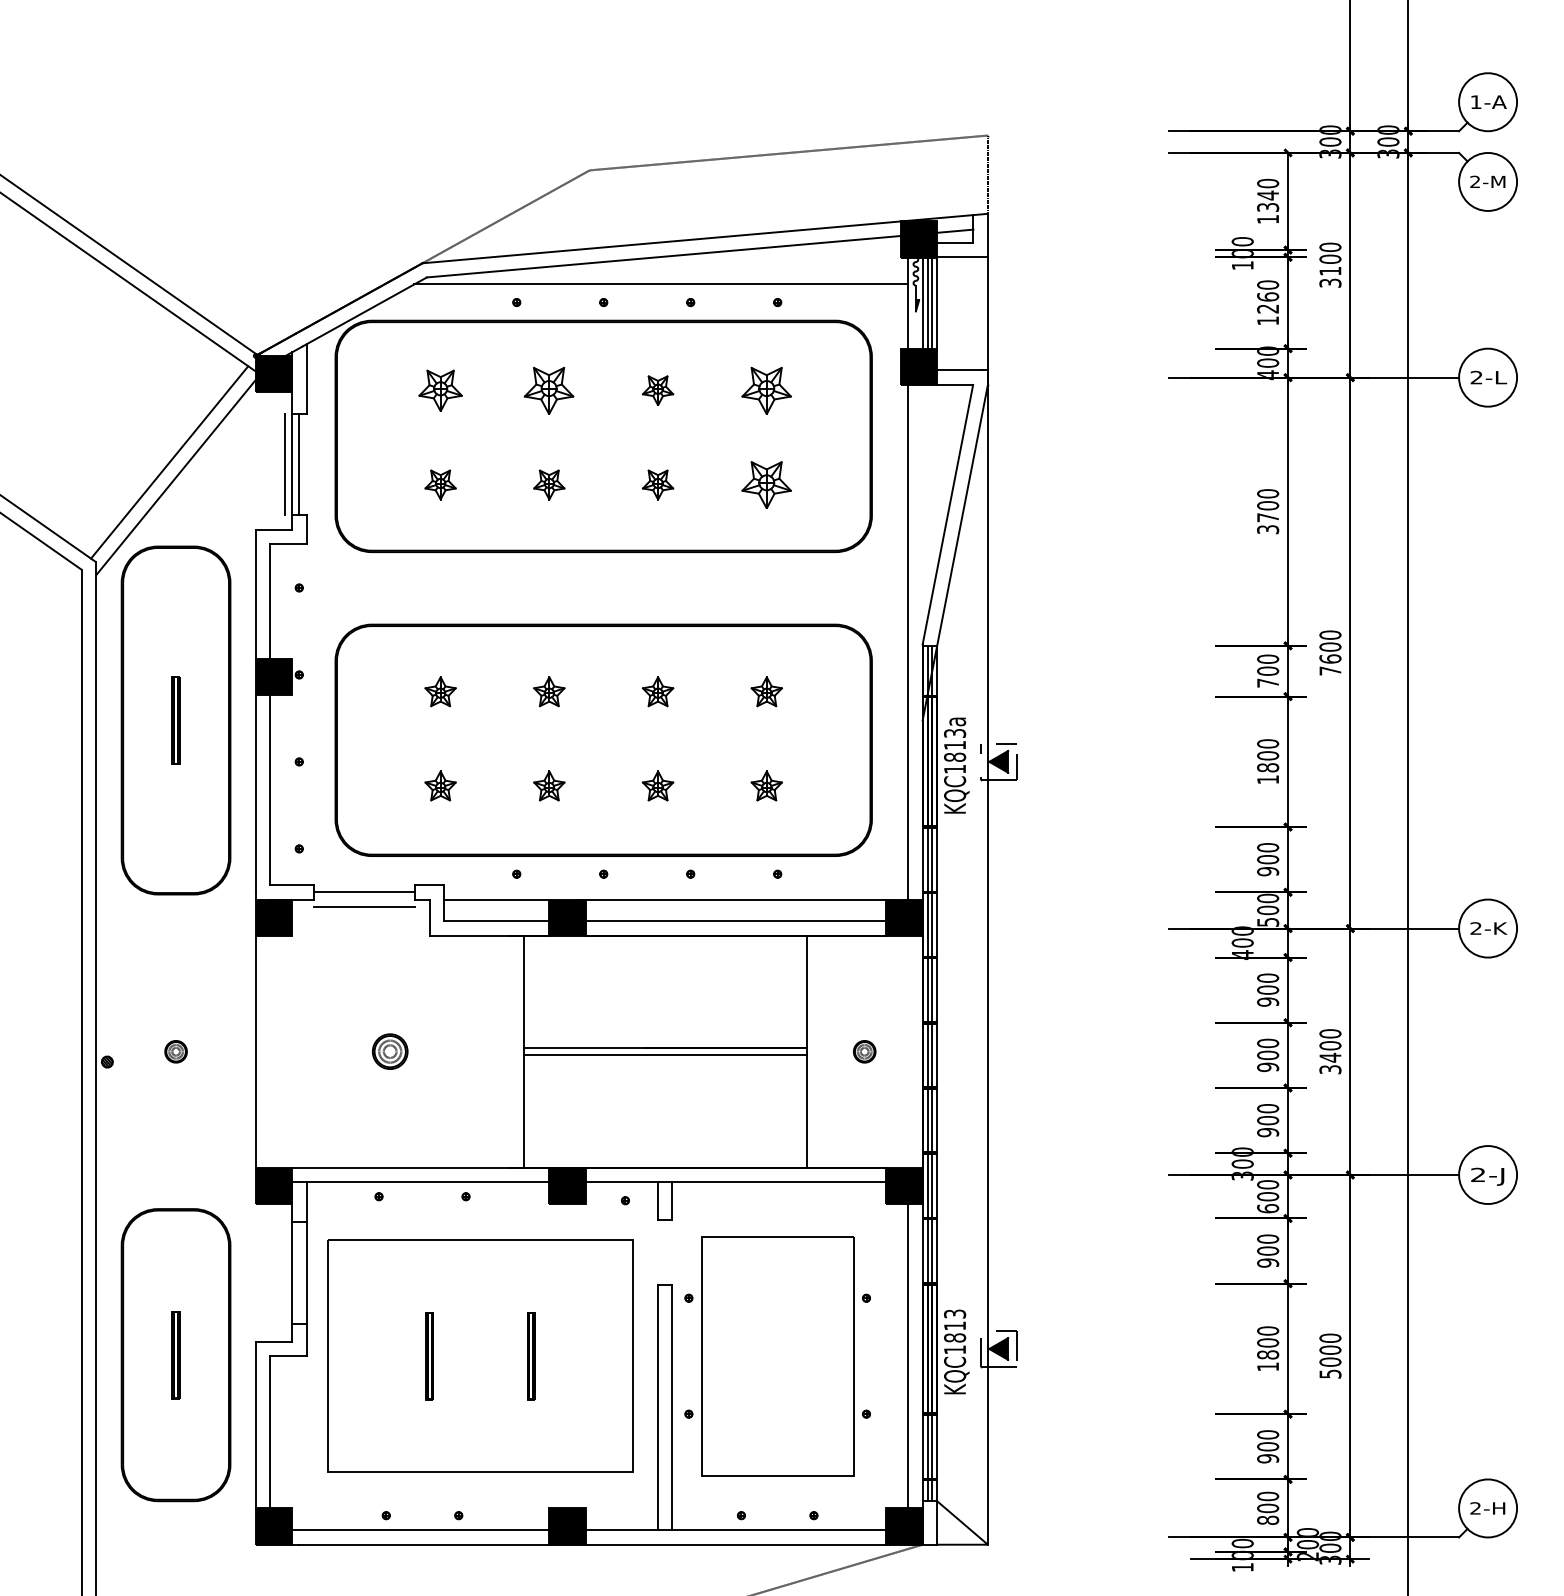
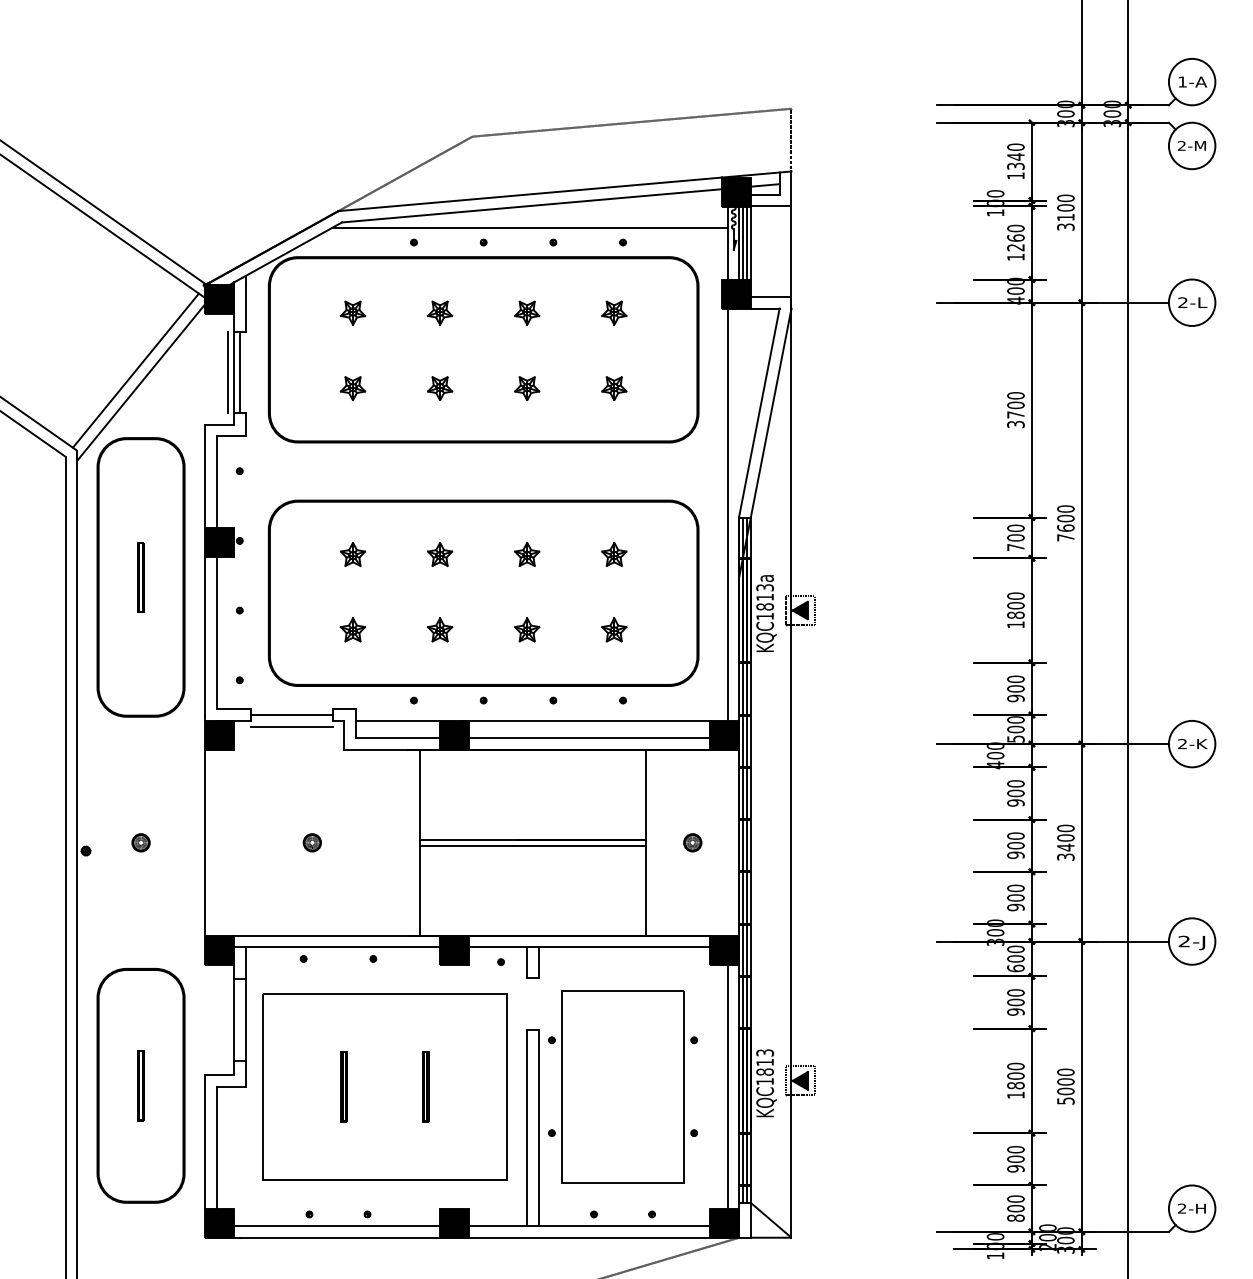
part: (439, 389) -> (352, 312), size x0.71
part: (549, 389) -> (440, 312), size x0.62
part: (767, 389) -> (614, 312), size x0.62
part: (767, 484) -> (614, 388), size x0.62
part: (388, 1051) -> (311, 842), size x0.62

